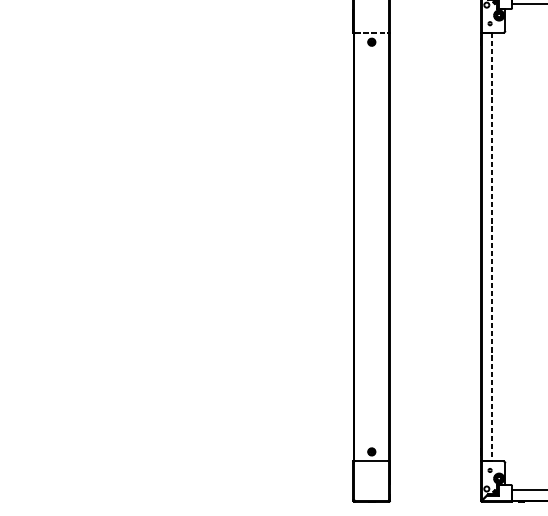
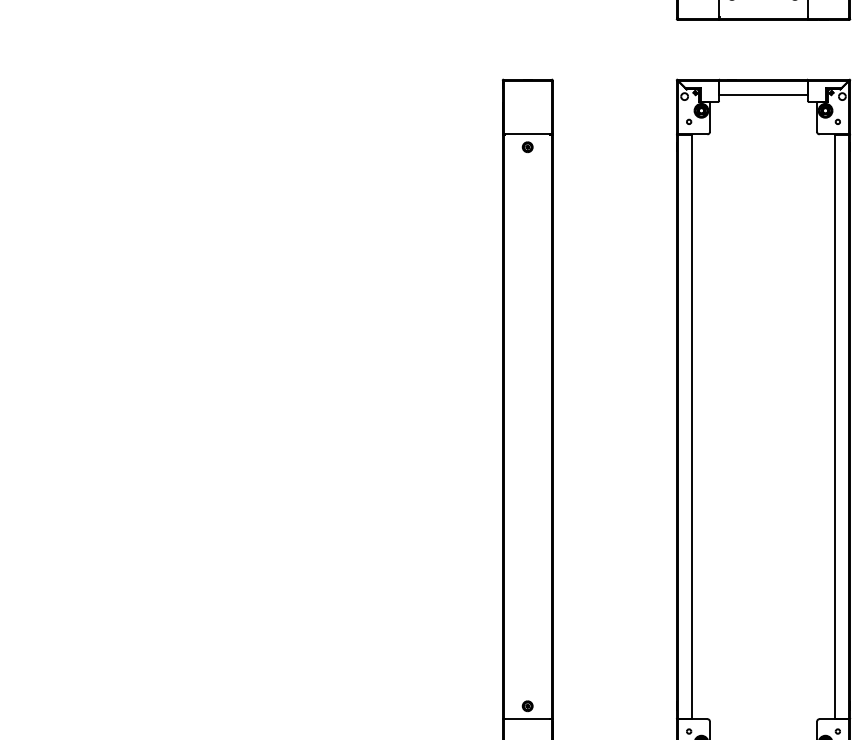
line: (372, 32) -> (528, 134), dashed -> solid
line: (491, 247) -> (691, 427), dashed -> solid

